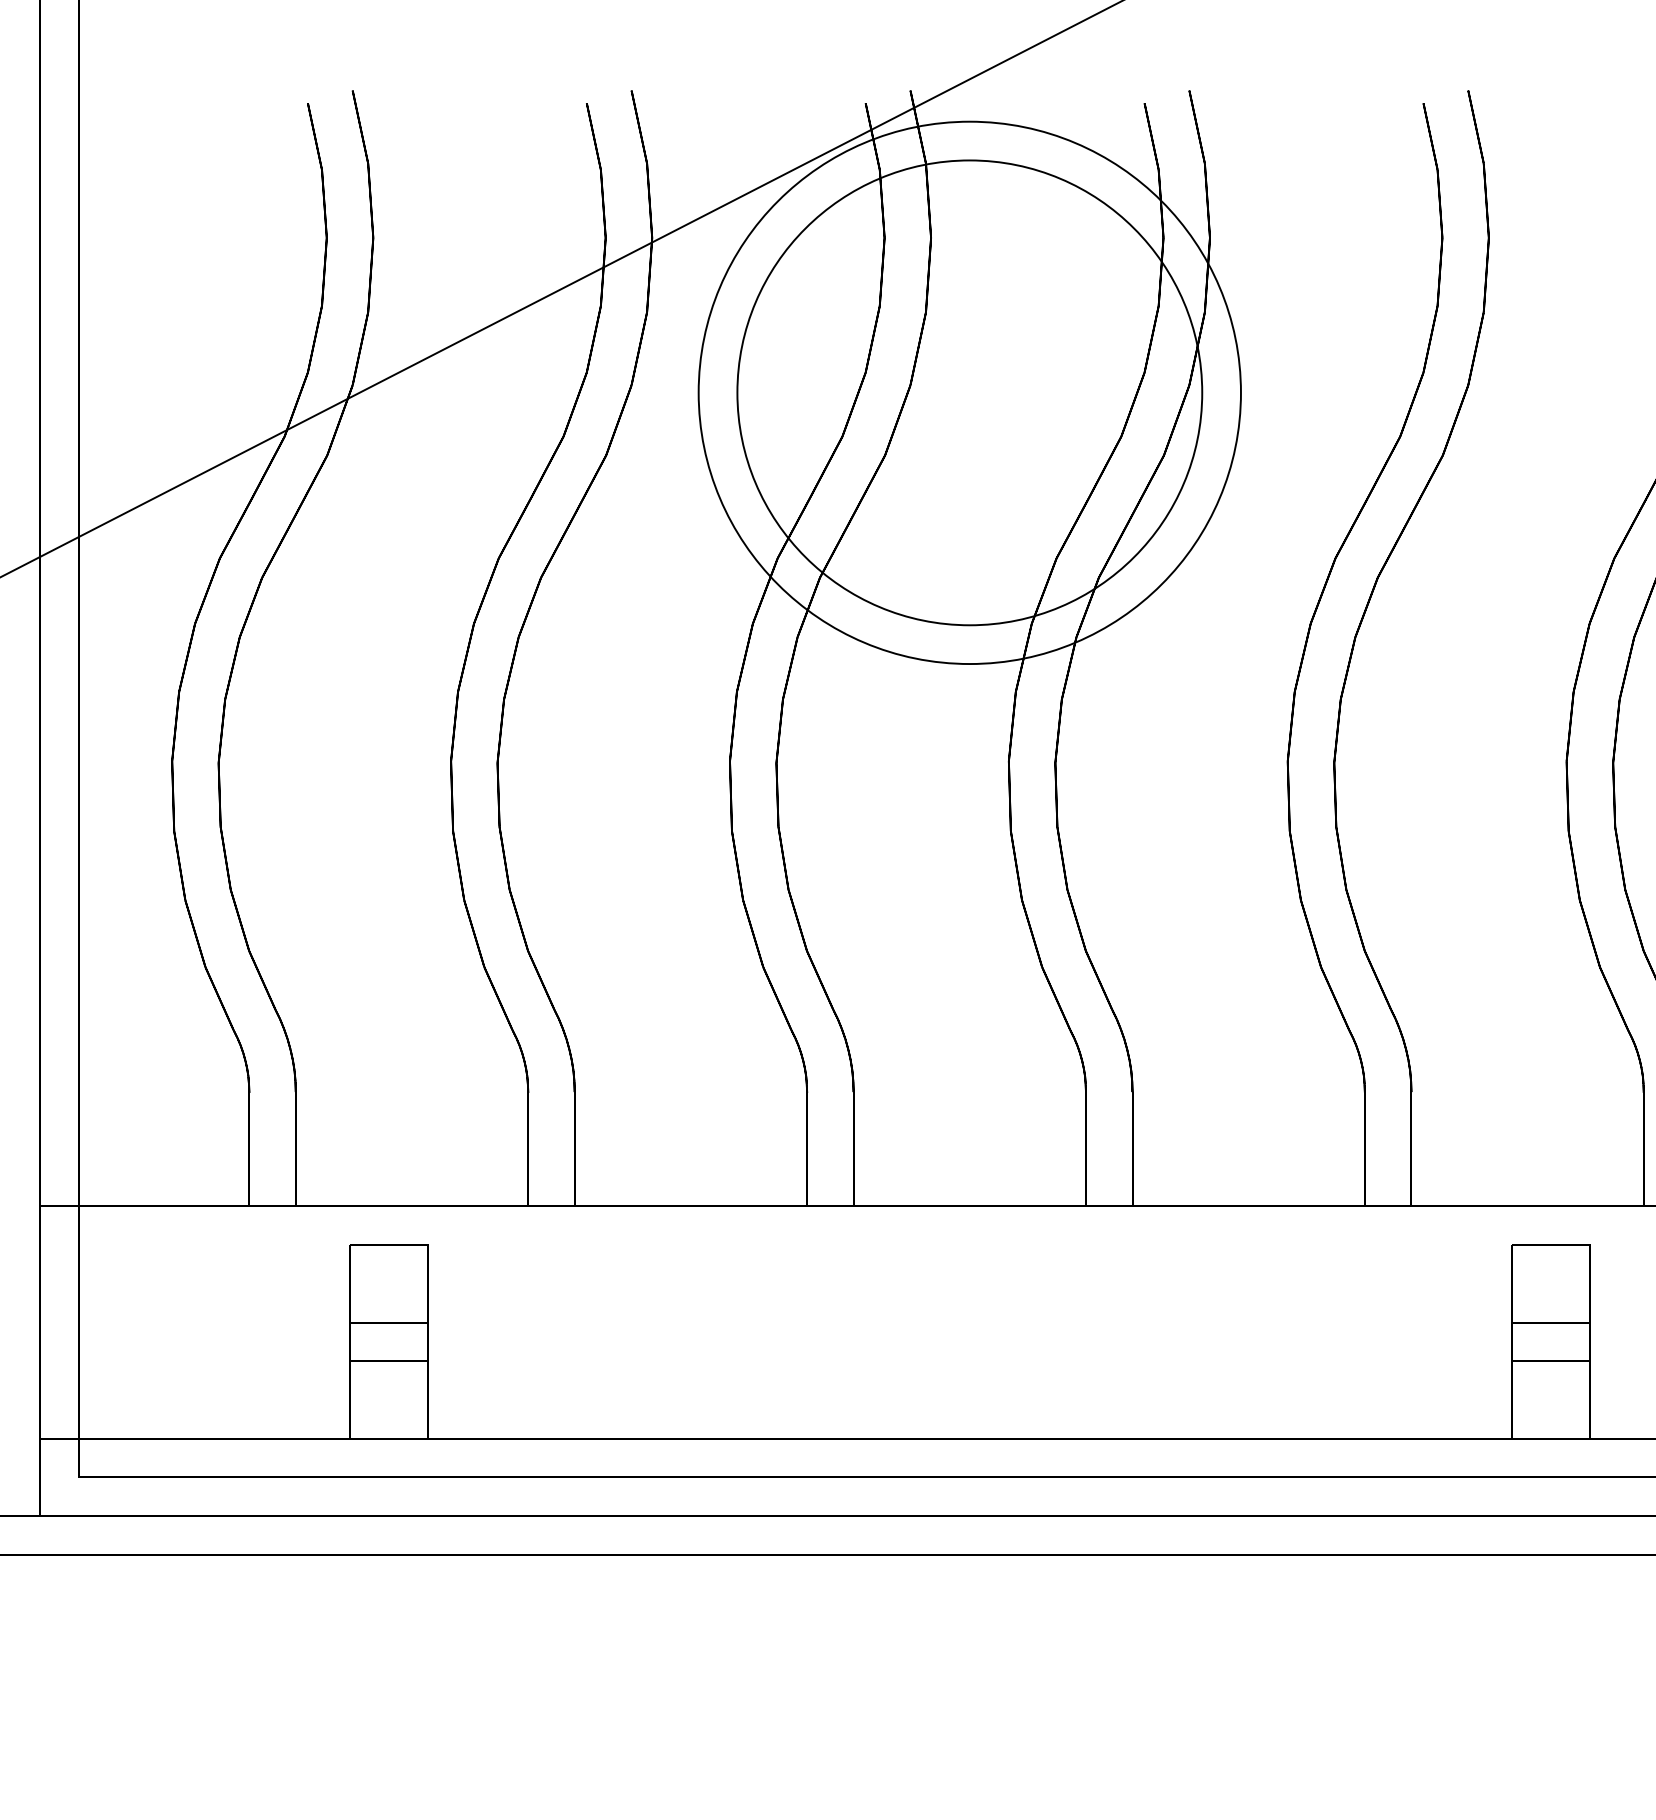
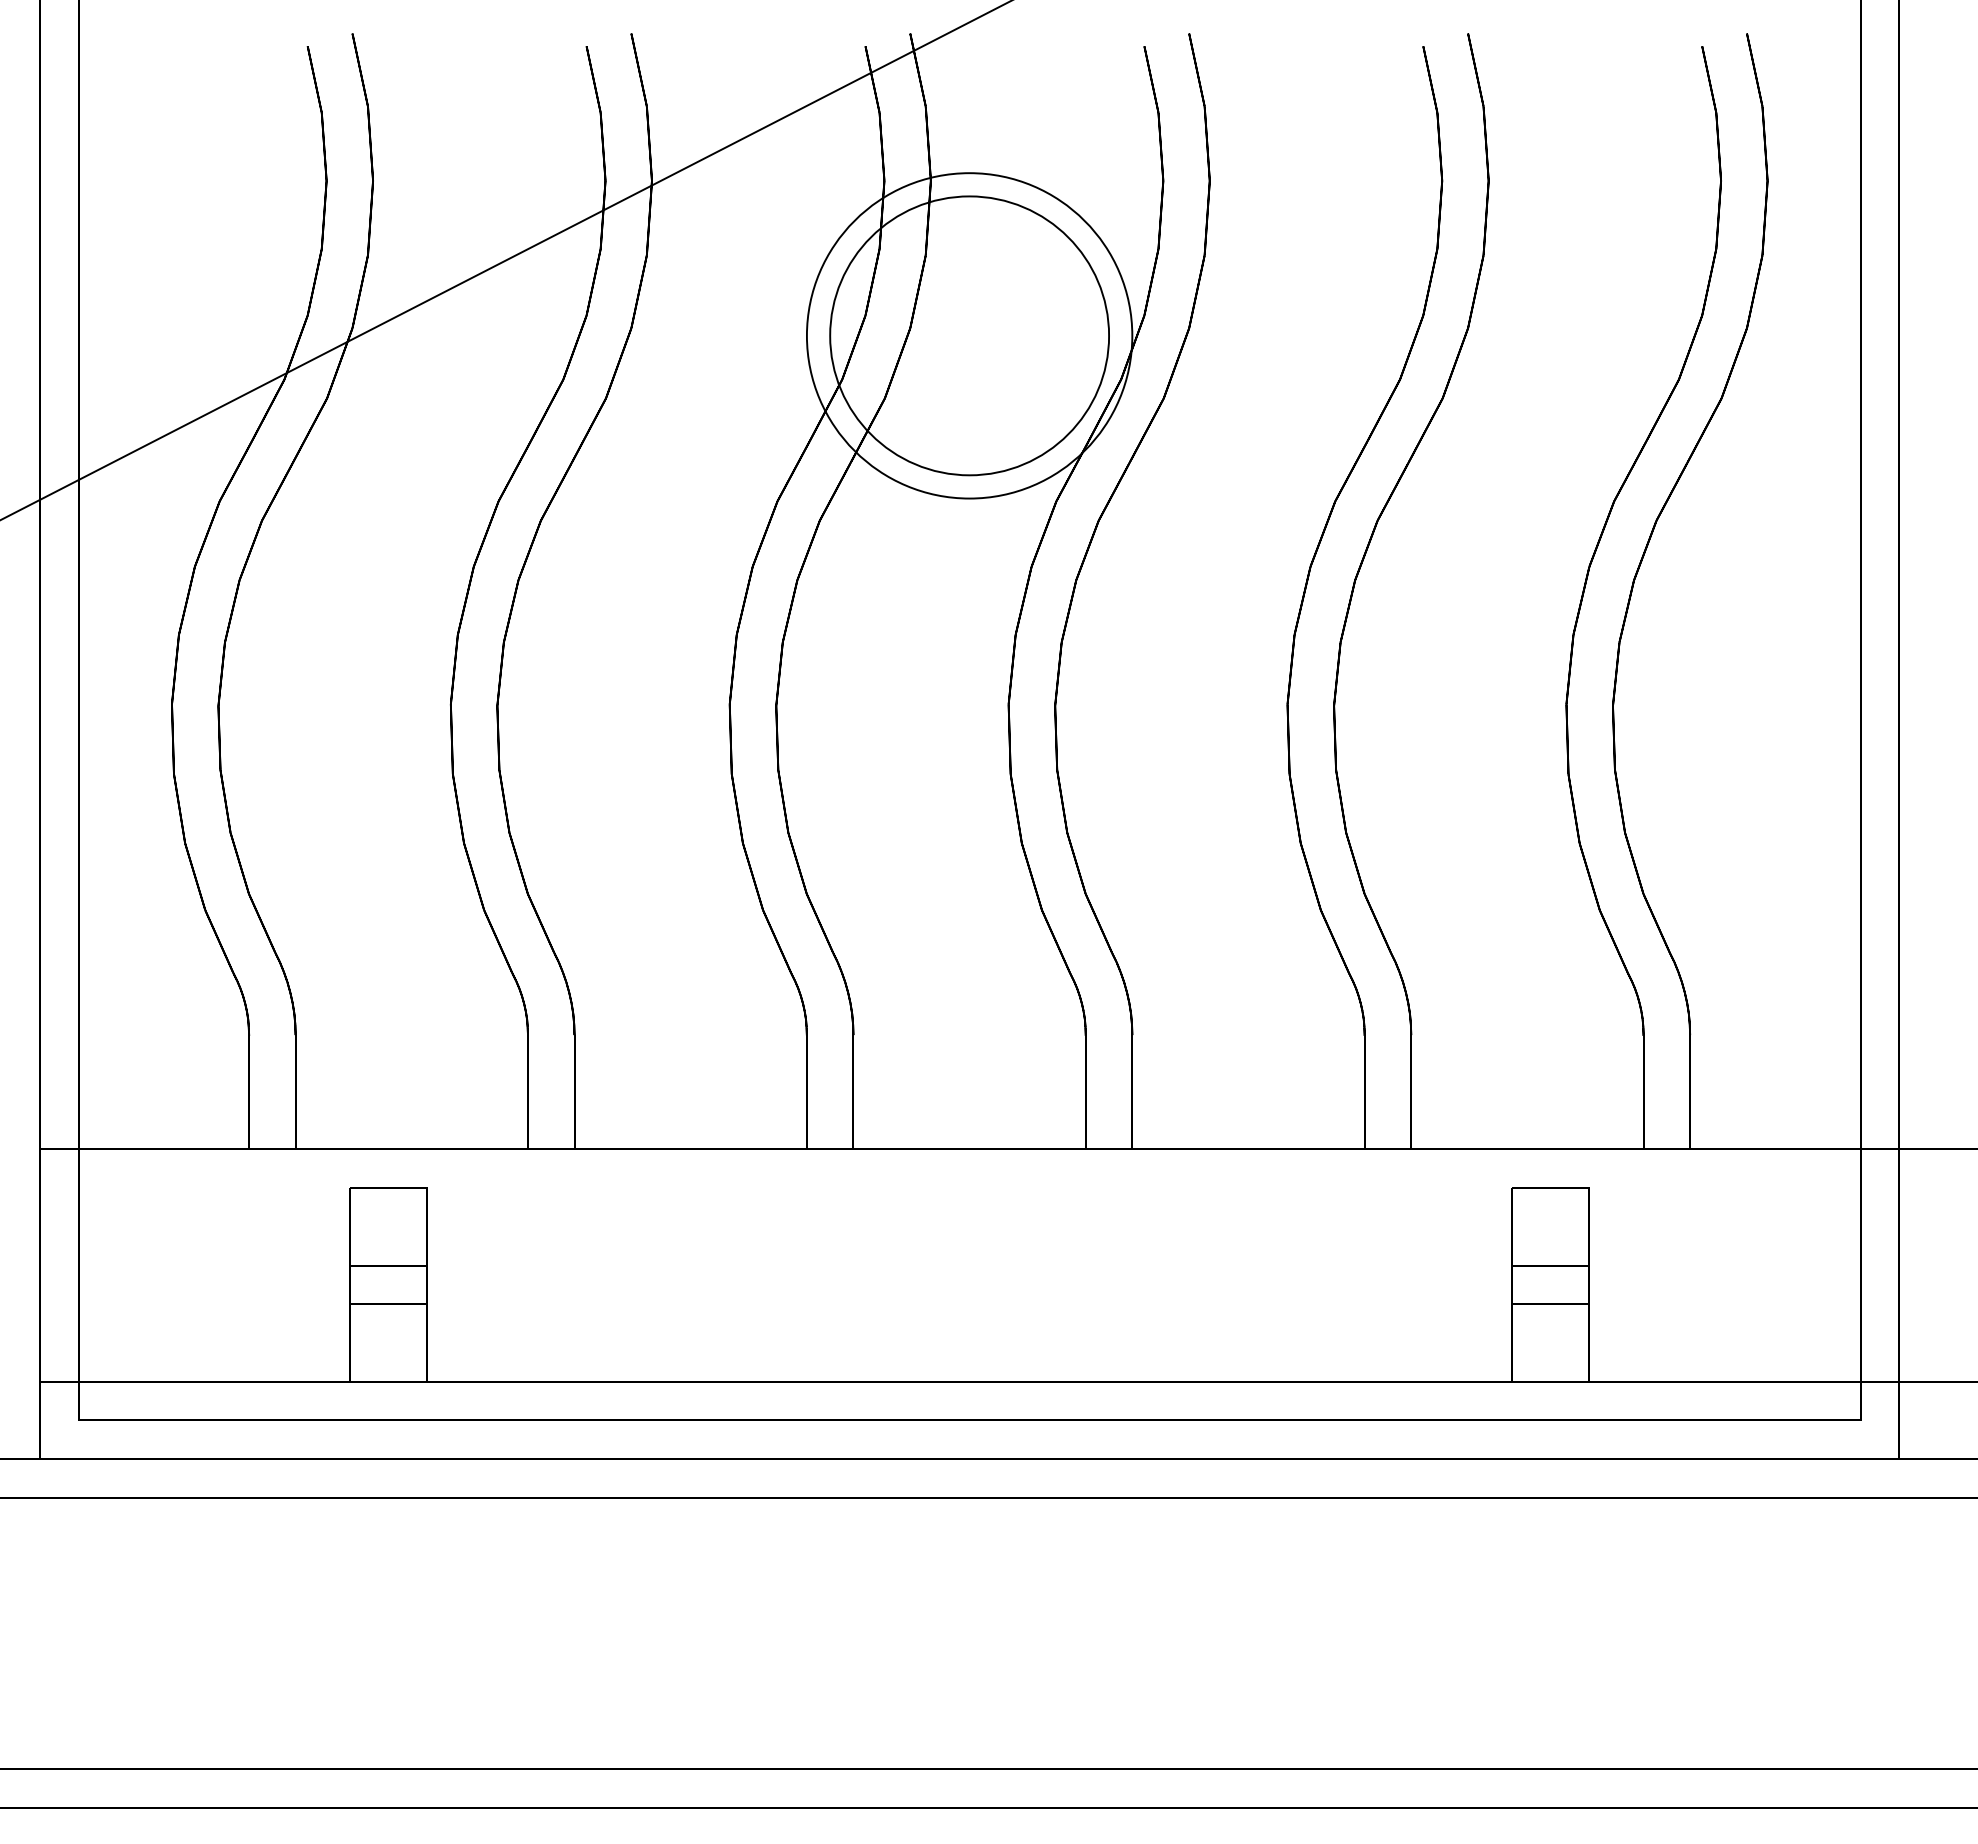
circle: (969, 392) -> (969, 335), size x0.6
circle: (969, 392) -> (969, 335), size x0.6

